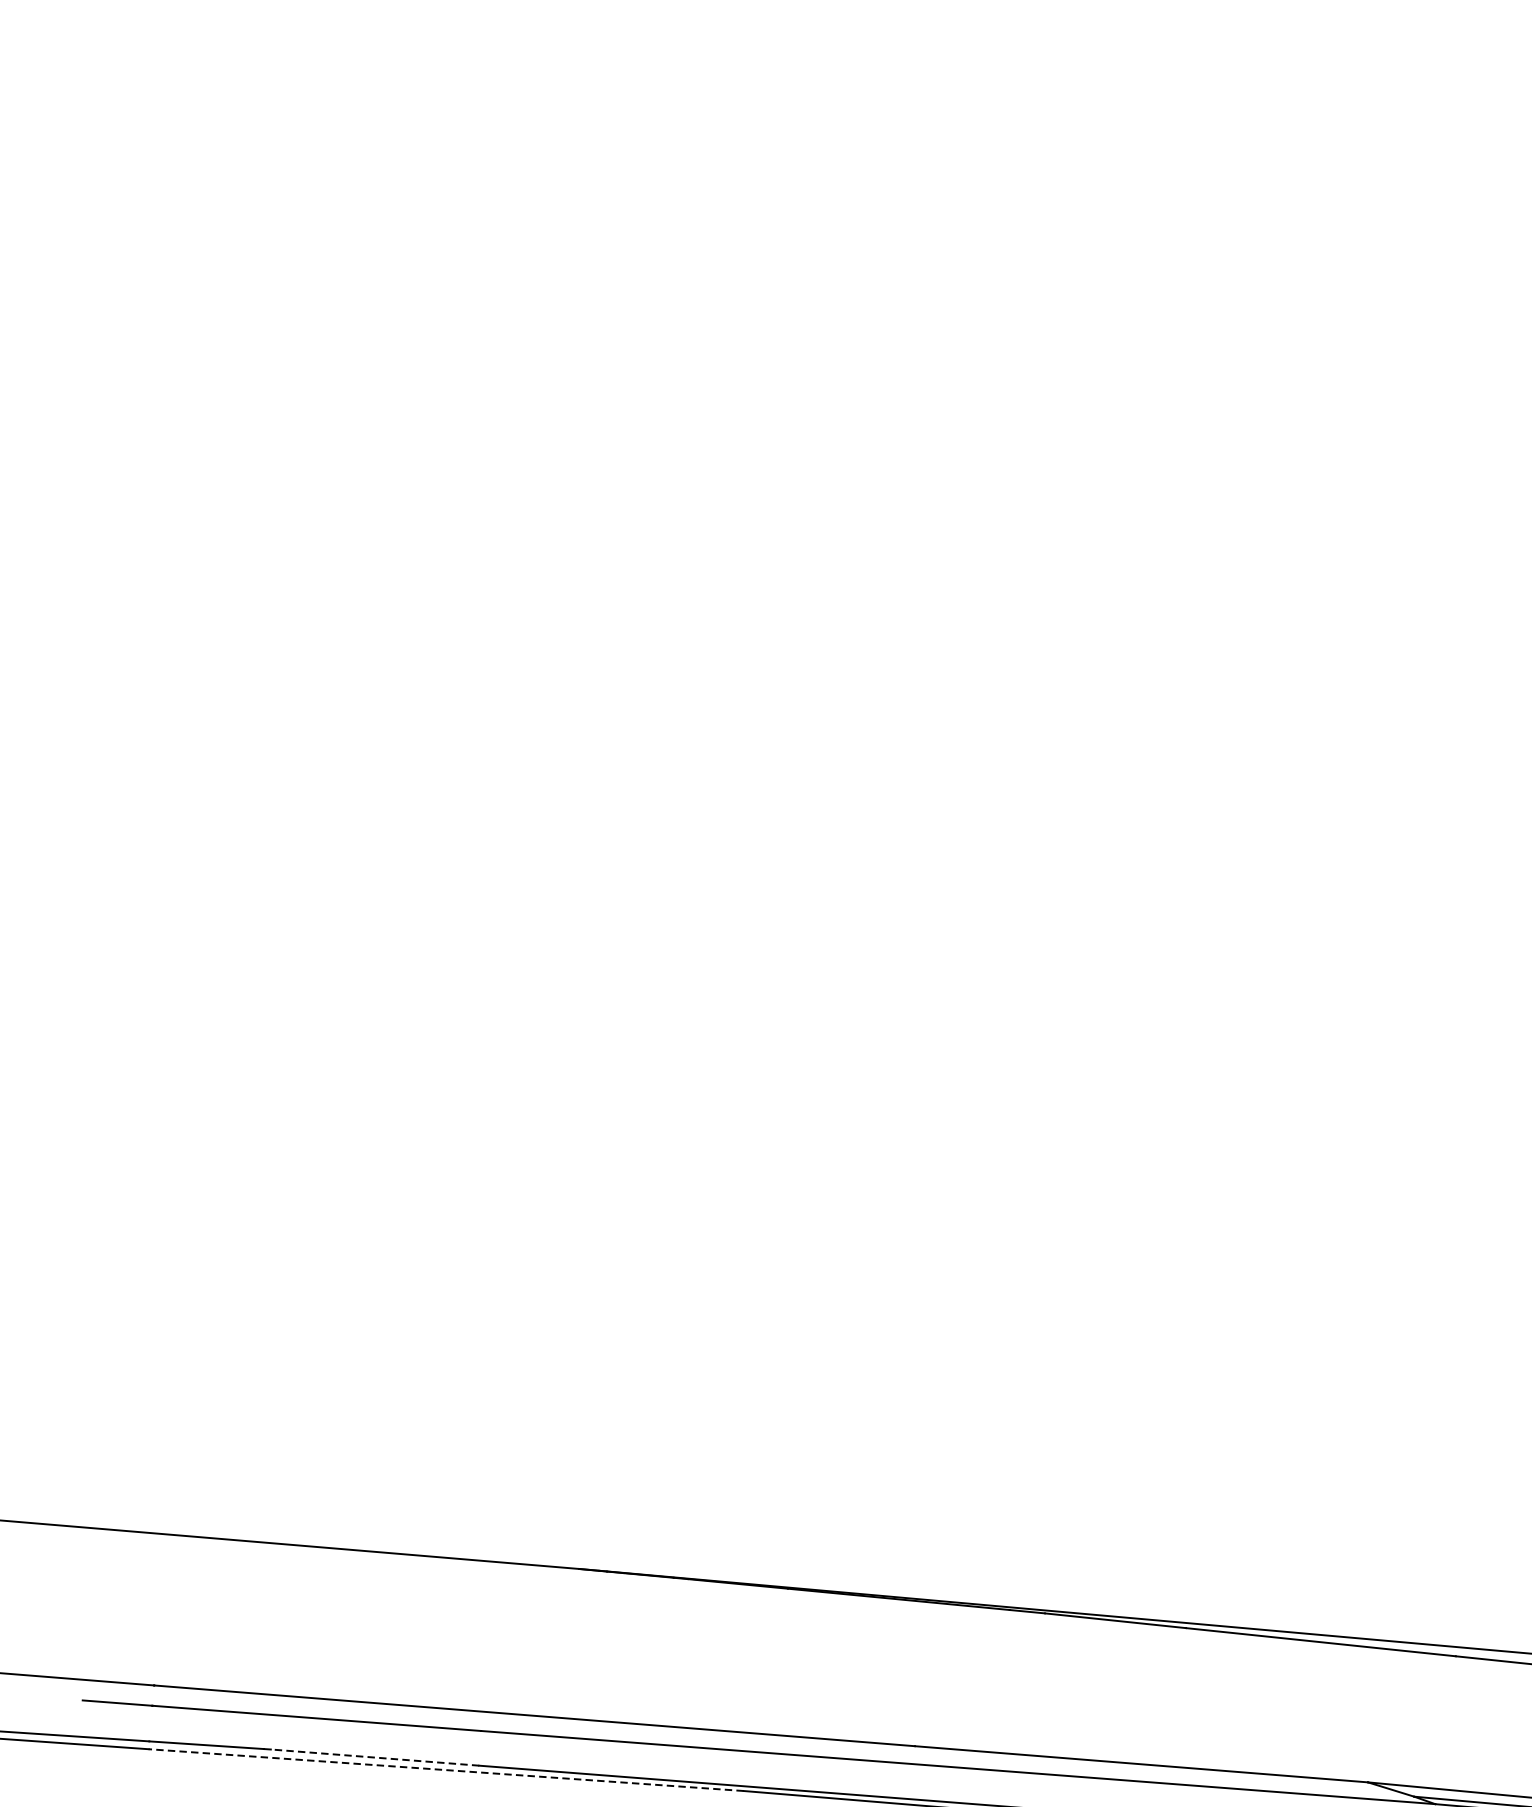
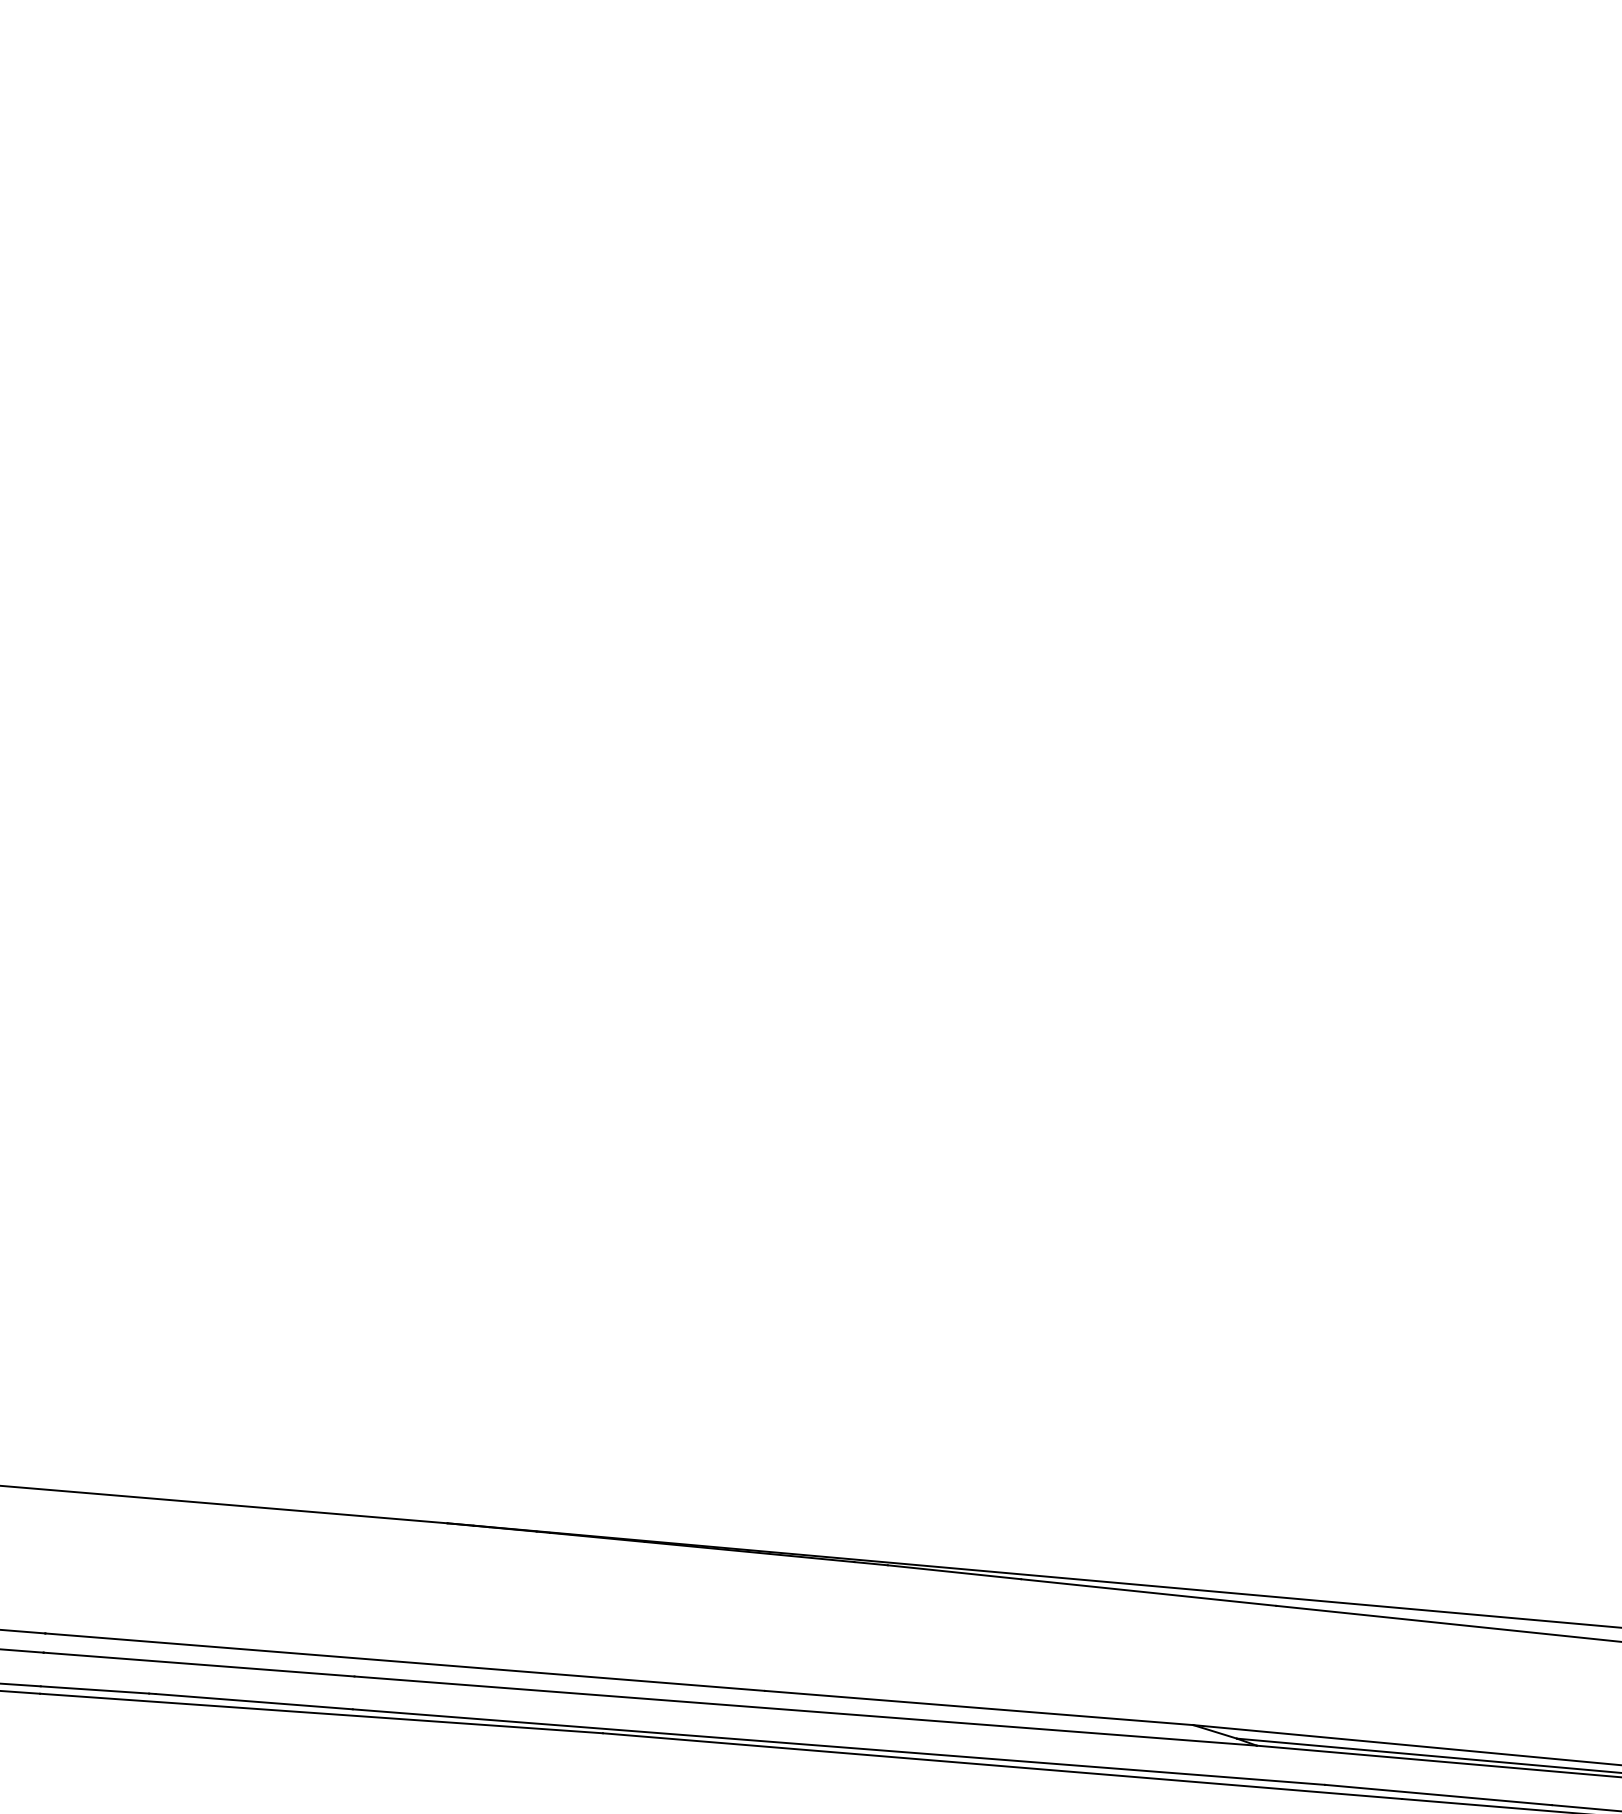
line: (375, 1757) -> (254, 1701), dashed -> solid
line: (446, 1770) -> (321, 1713), dashed -> solid

